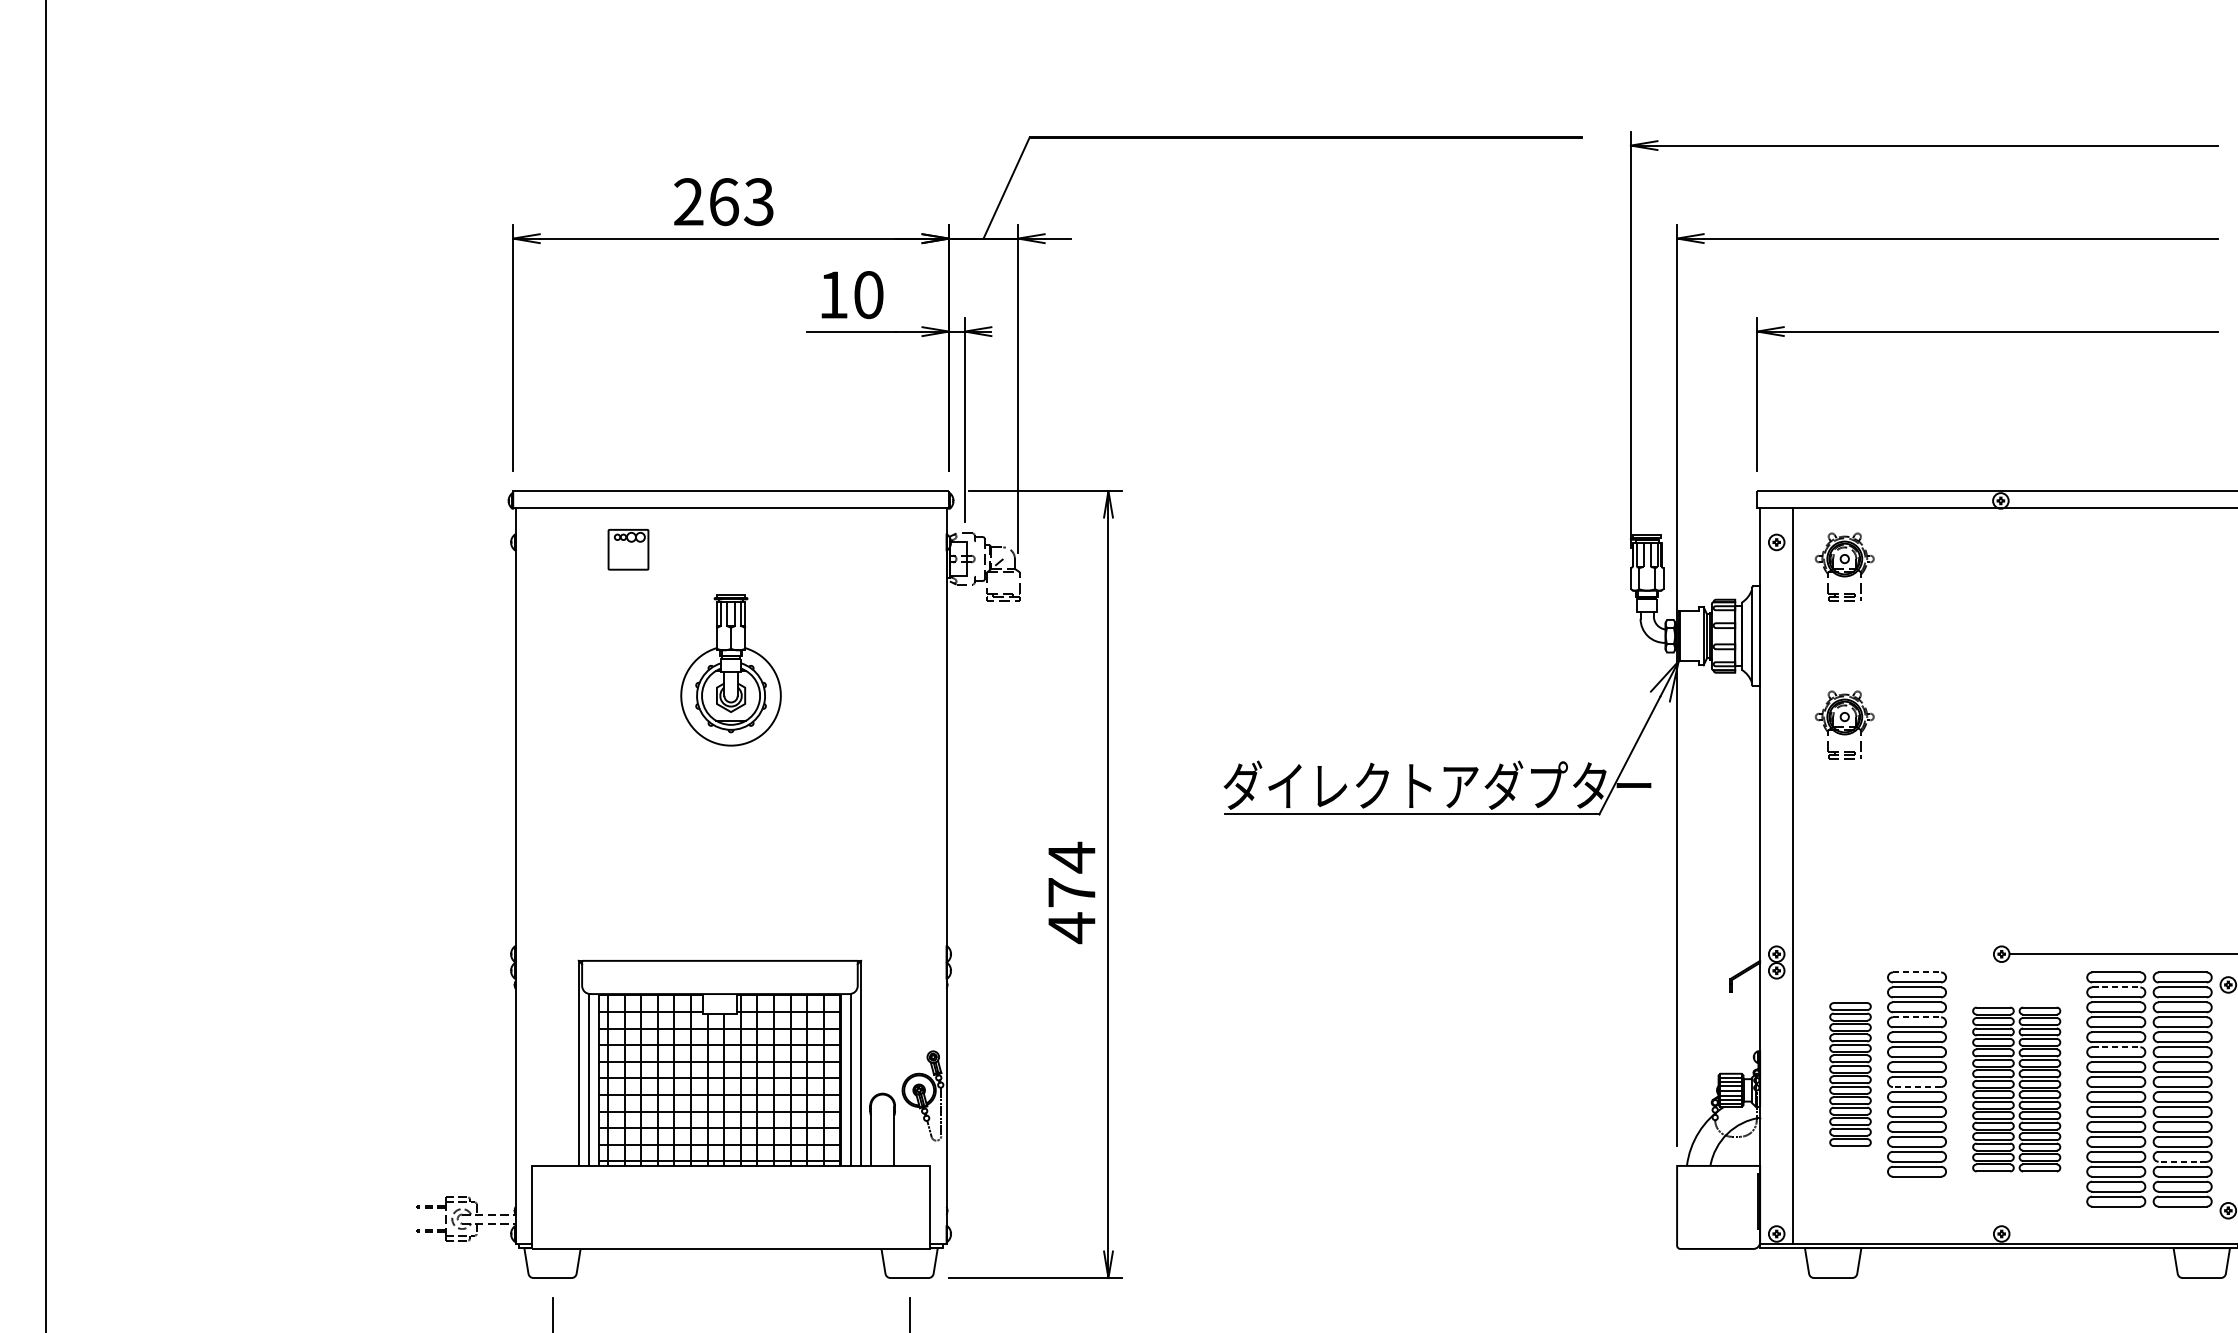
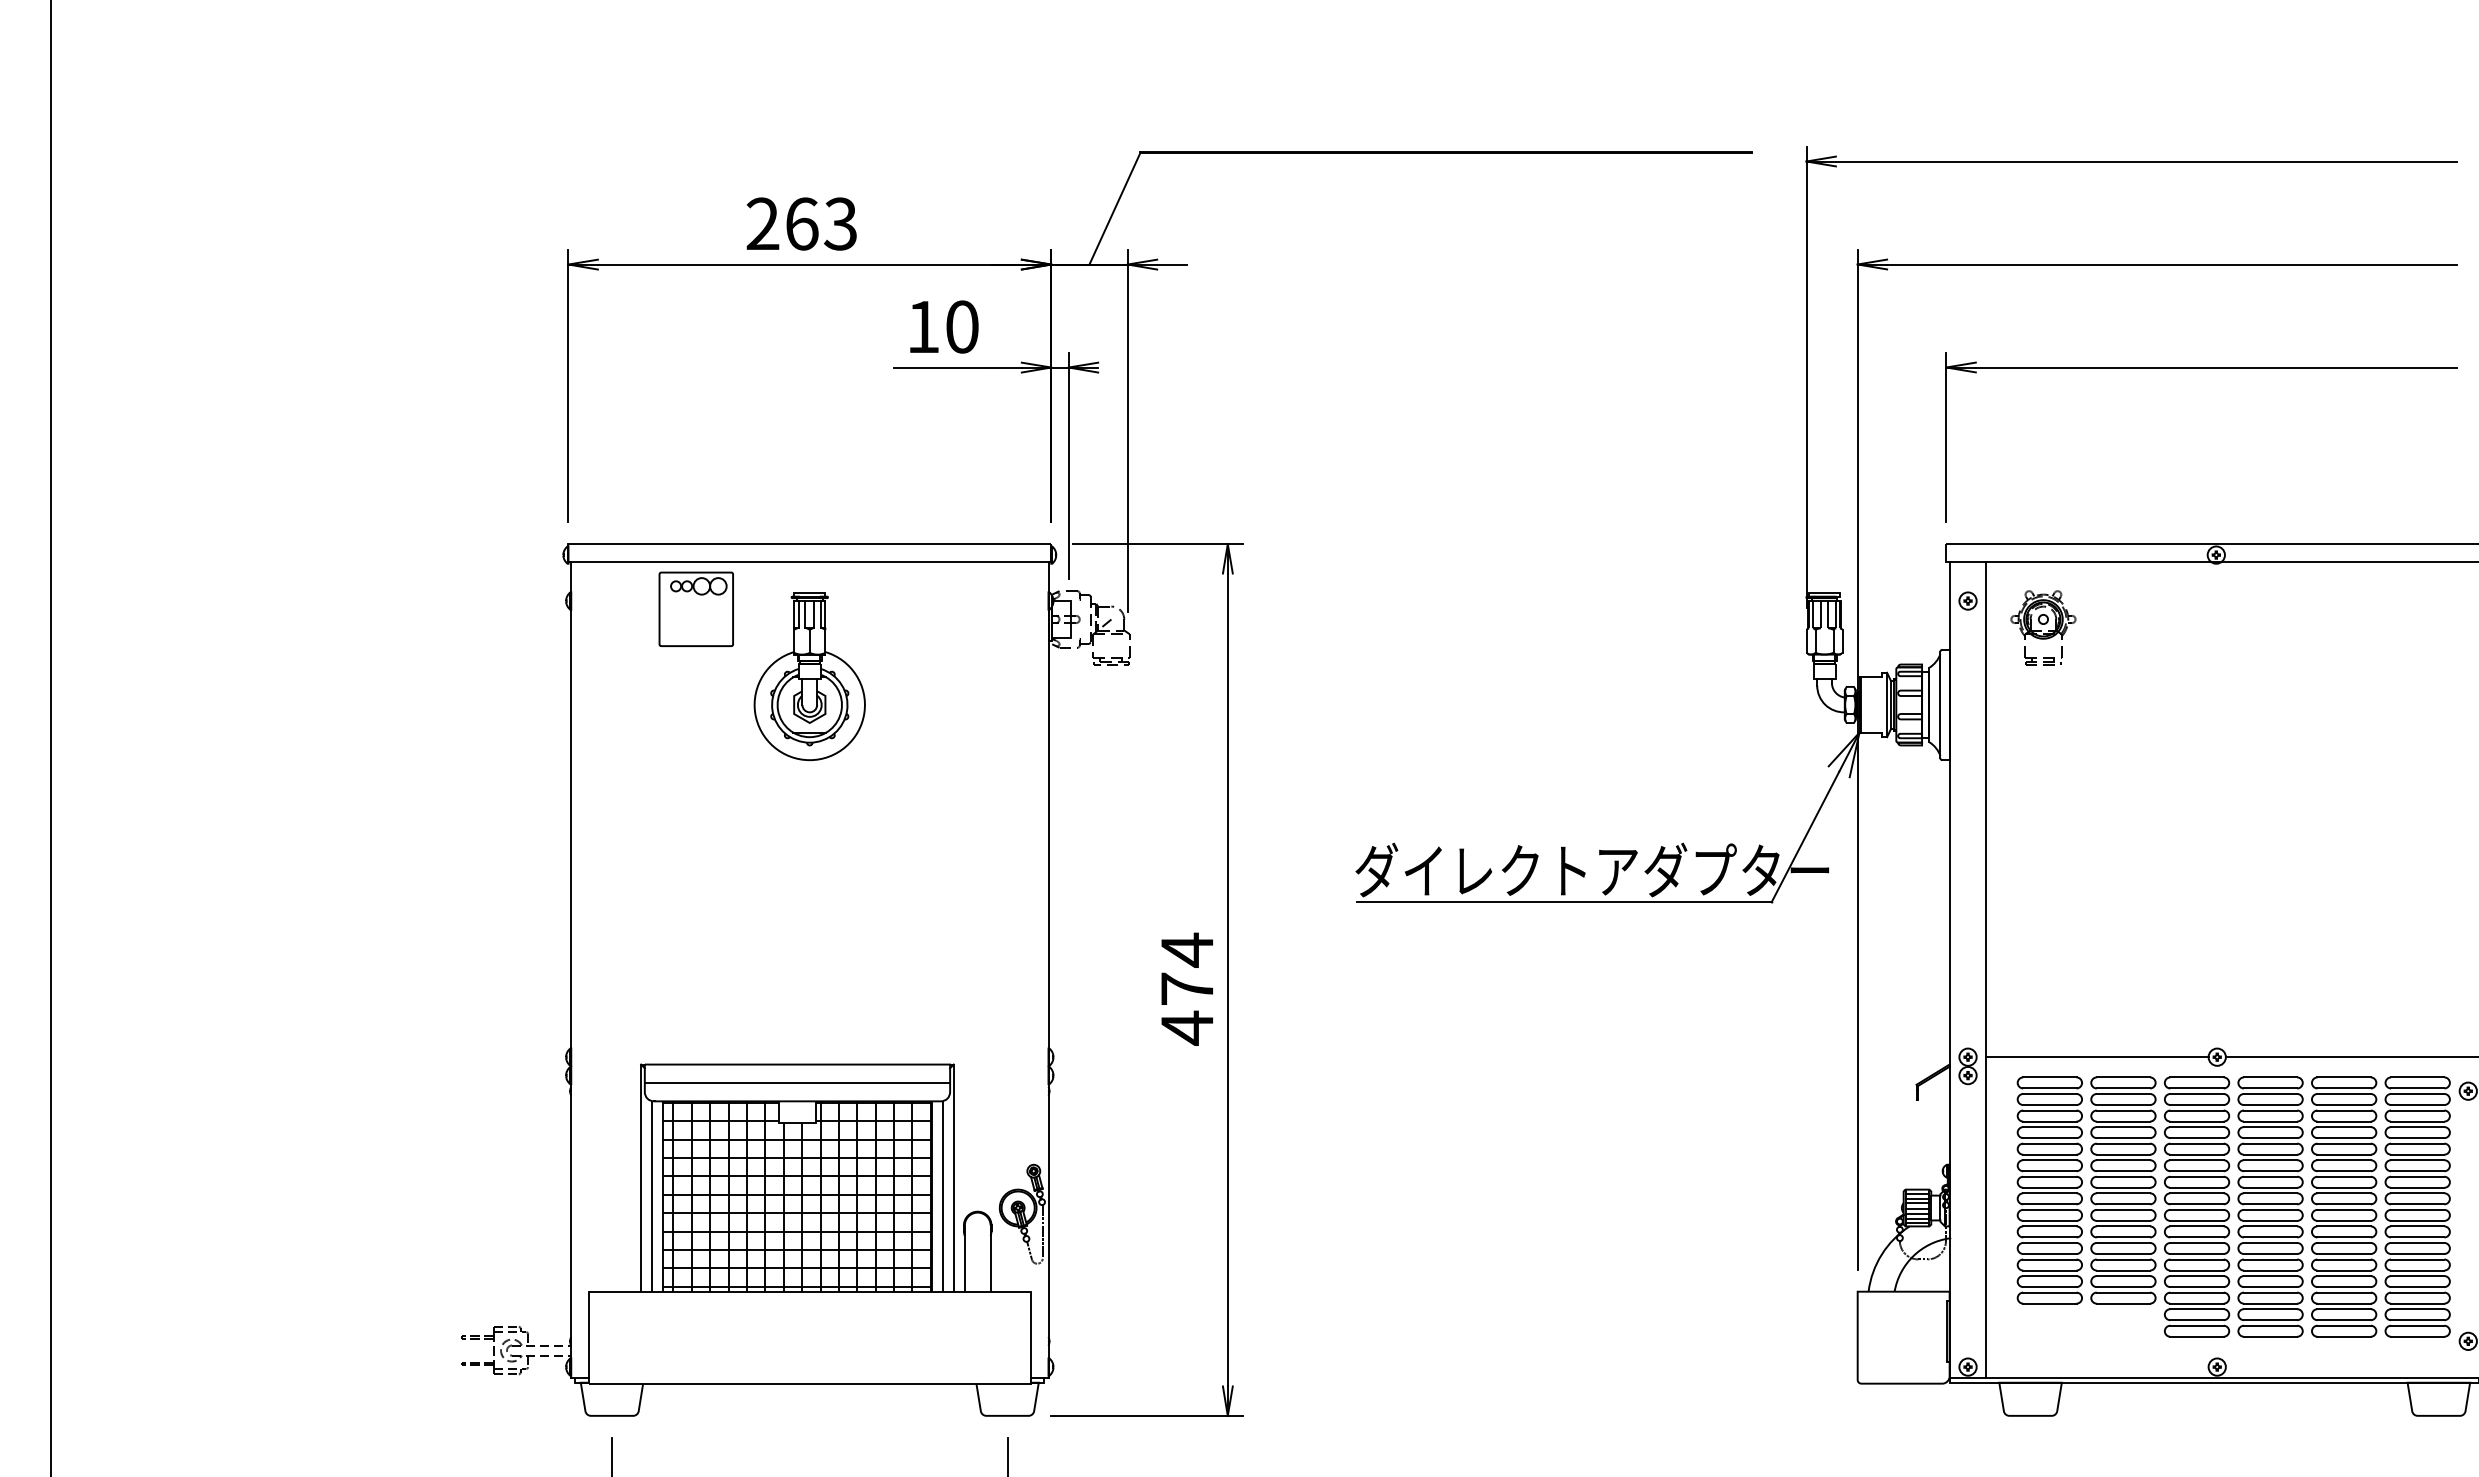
part: (627, 549) -> (695, 608), size x1.67
part: (730, 670) -> (809, 676), moved
part: (1844, 724) -> (2043, 802), removed
line: (1893, 954) -> (2097, 1057), added
line: (1917, 972) -> (2123, 1077), dashed -> solid
line: (719, 977) -> (797, 1082), added
line: (2116, 986) -> (2344, 1093), dashed -> solid
line: (1917, 1017) -> (2123, 1127), dashed -> solid
line: (2116, 1047) -> (2344, 1160), dashed -> solid
part: (1850, 1074) -> (2049, 1190), size x1.43
line: (1917, 1087) -> (2123, 1204), dashed -> solid
part: (2016, 1089) -> (2233, 1206), size x1.43
line: (2182, 1162) -> (2417, 1287), dashed -> solid

